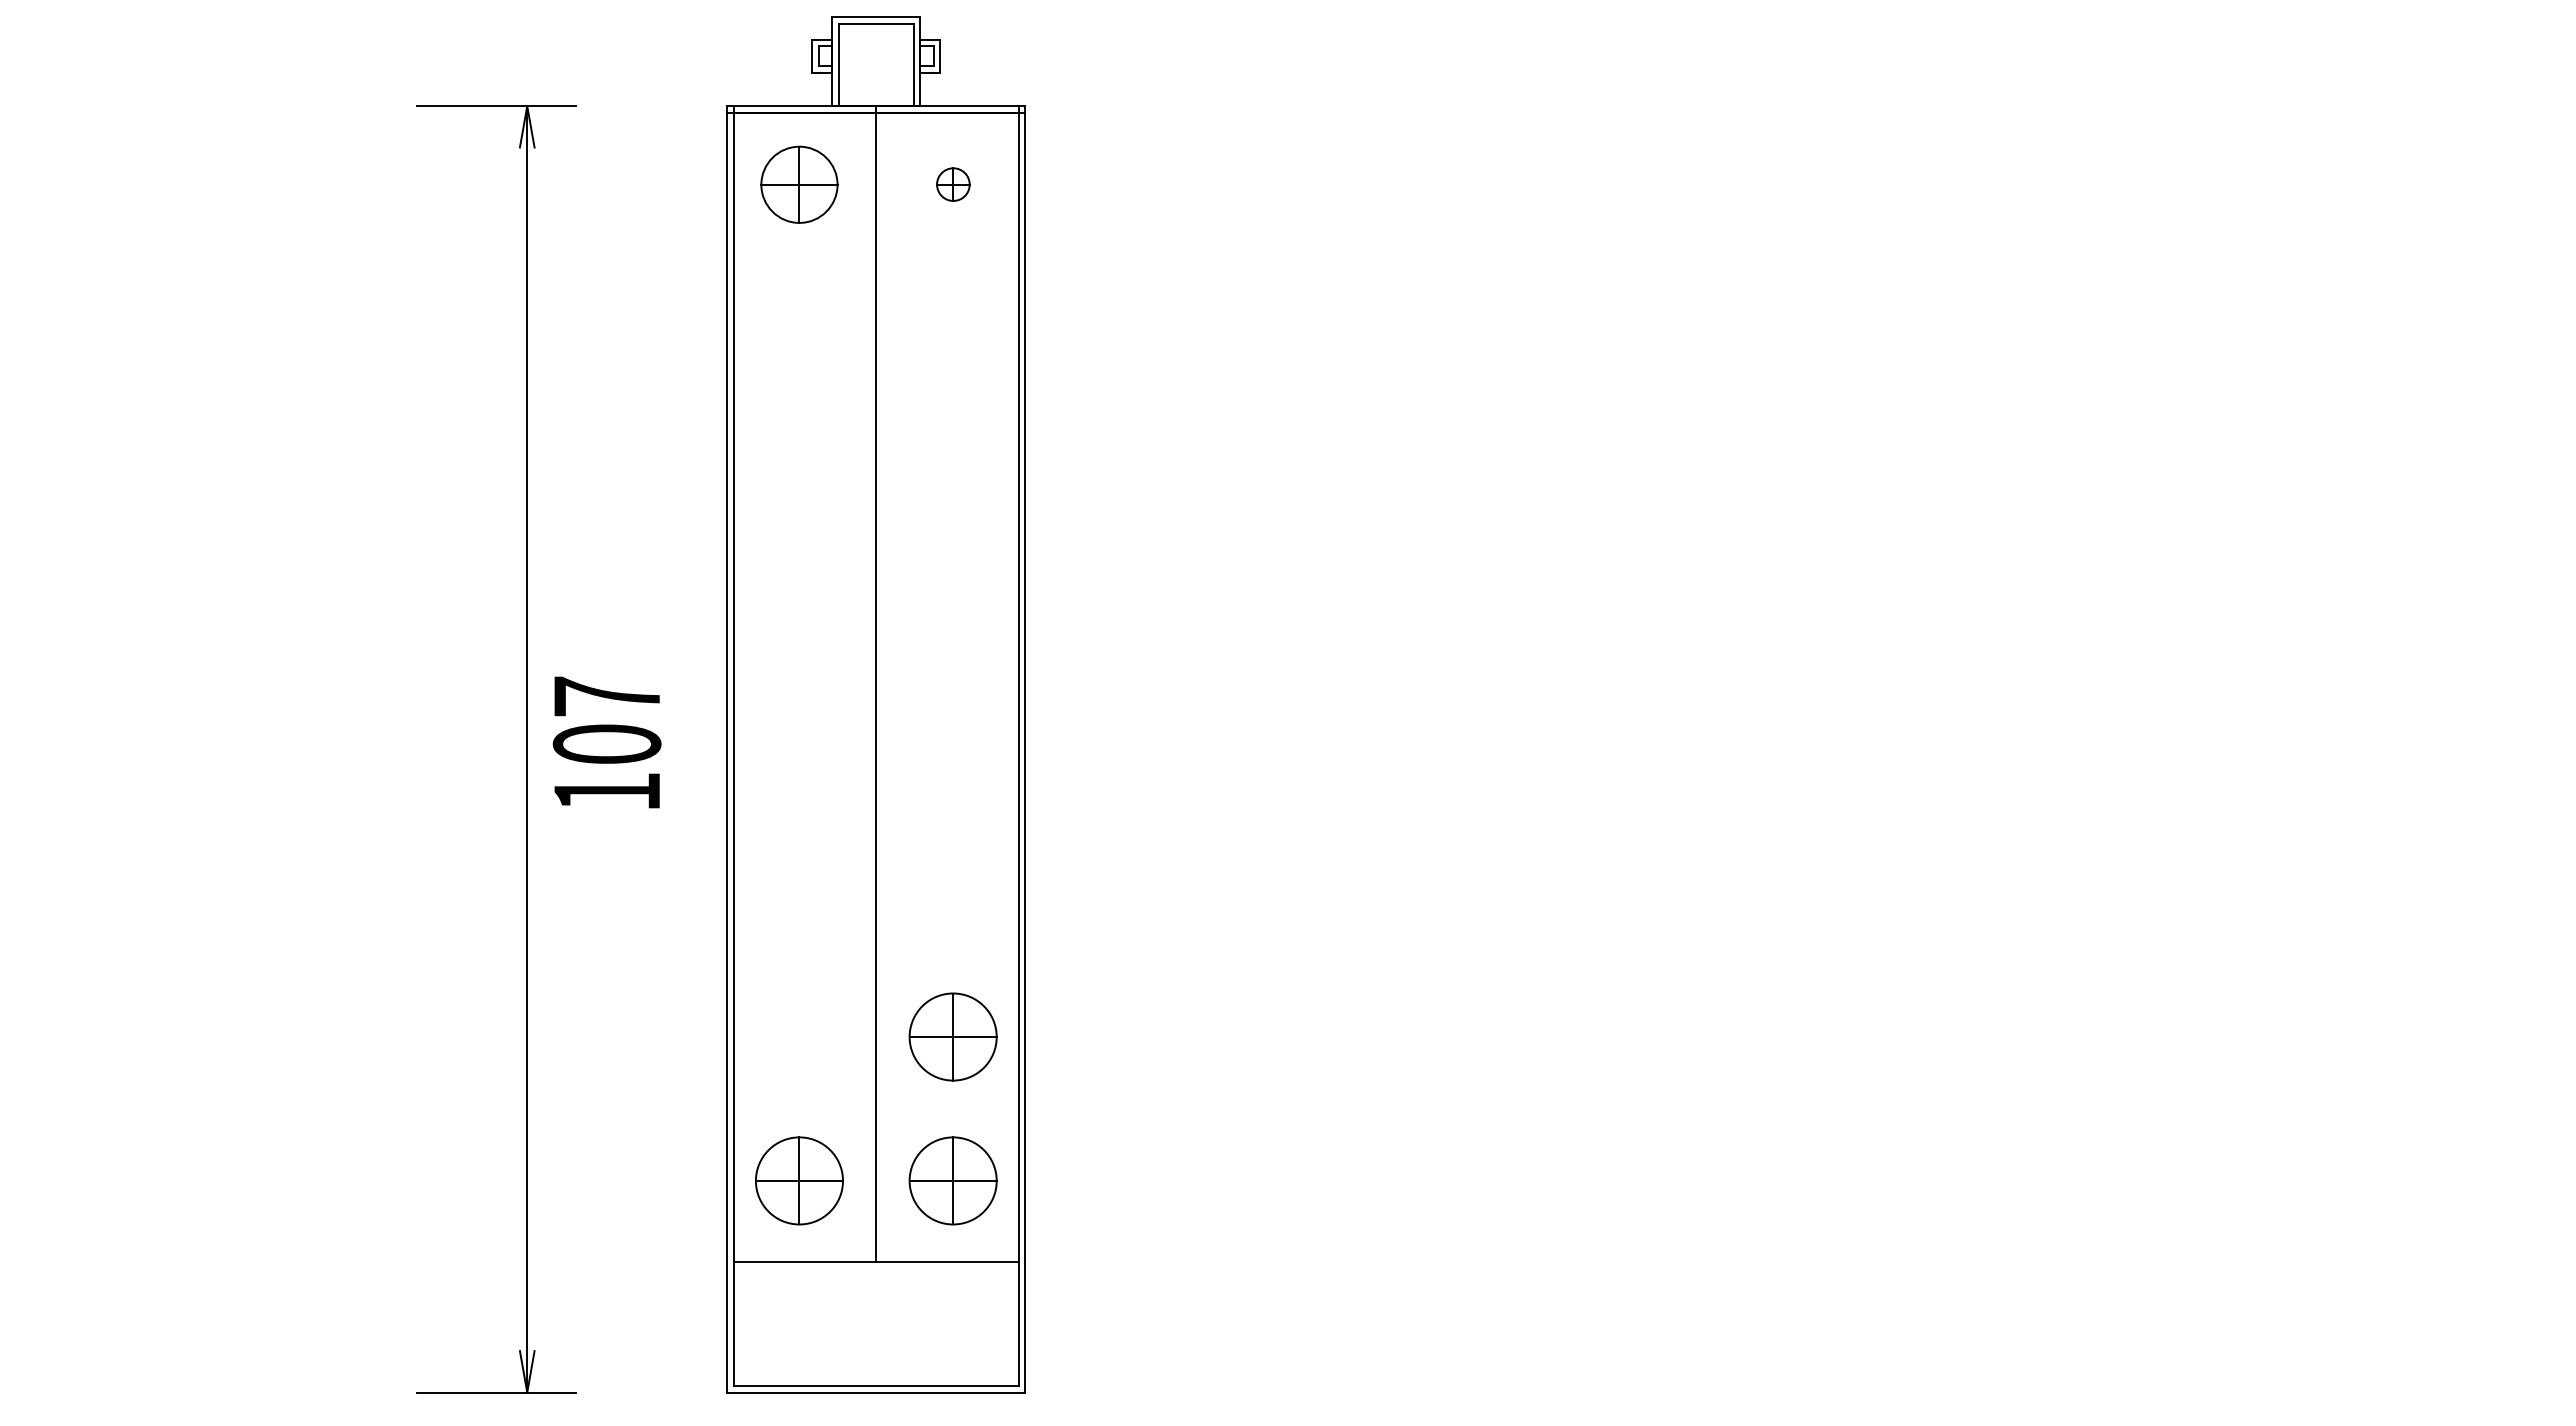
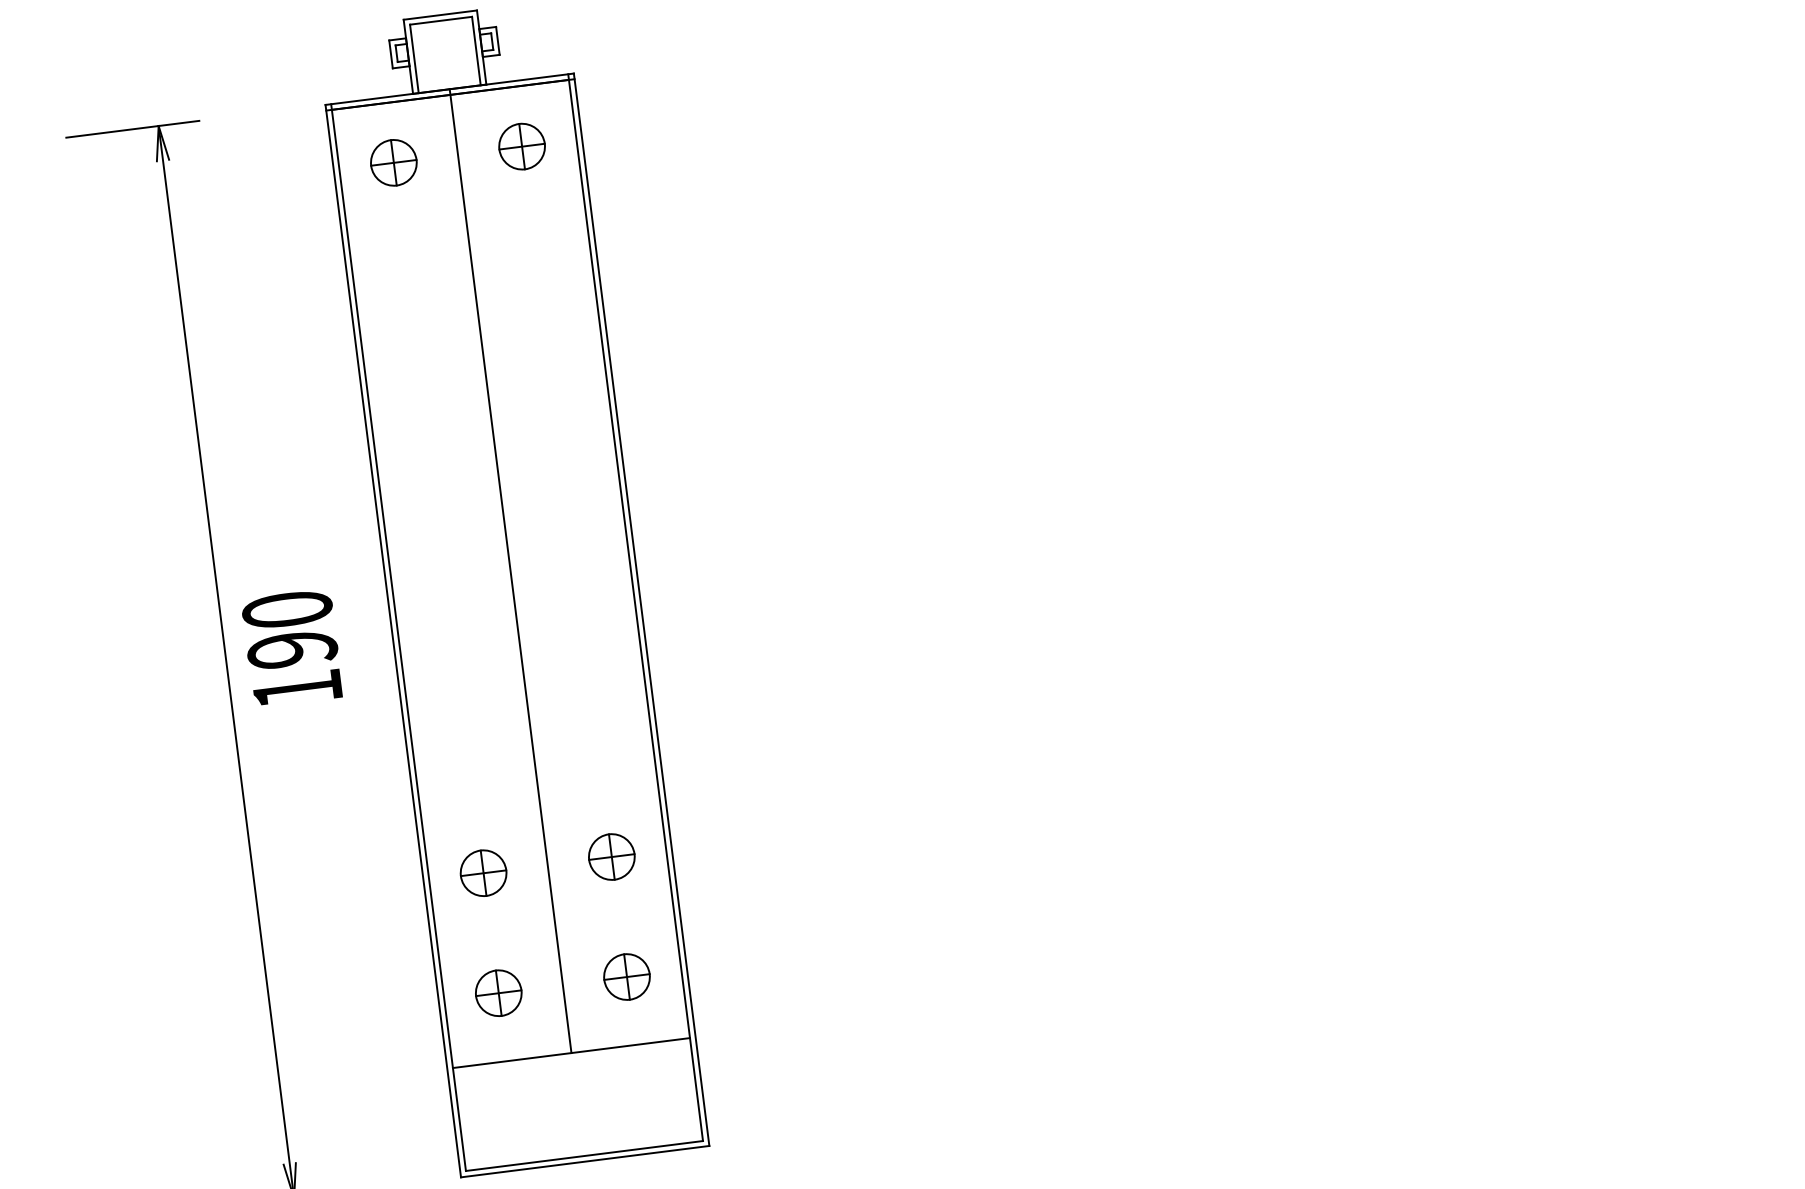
part: (799, 184) -> (393, 162), size x0.71
part: (953, 184) -> (522, 146), size x1.67
text: (606, 720) -> (289, 629), 107 -> 190
part: (799, 1036) -> (483, 872), added
part: (953, 1036) -> (611, 856), size x0.62
part: (799, 1180) -> (498, 993), size x0.62
part: (953, 1180) -> (627, 976), size x0.62

